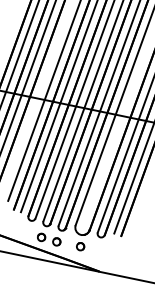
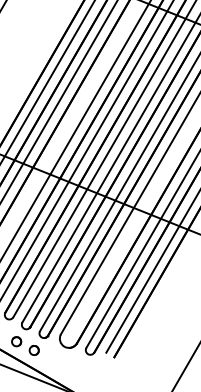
part: (79, 246) -> (61, 361), removed

